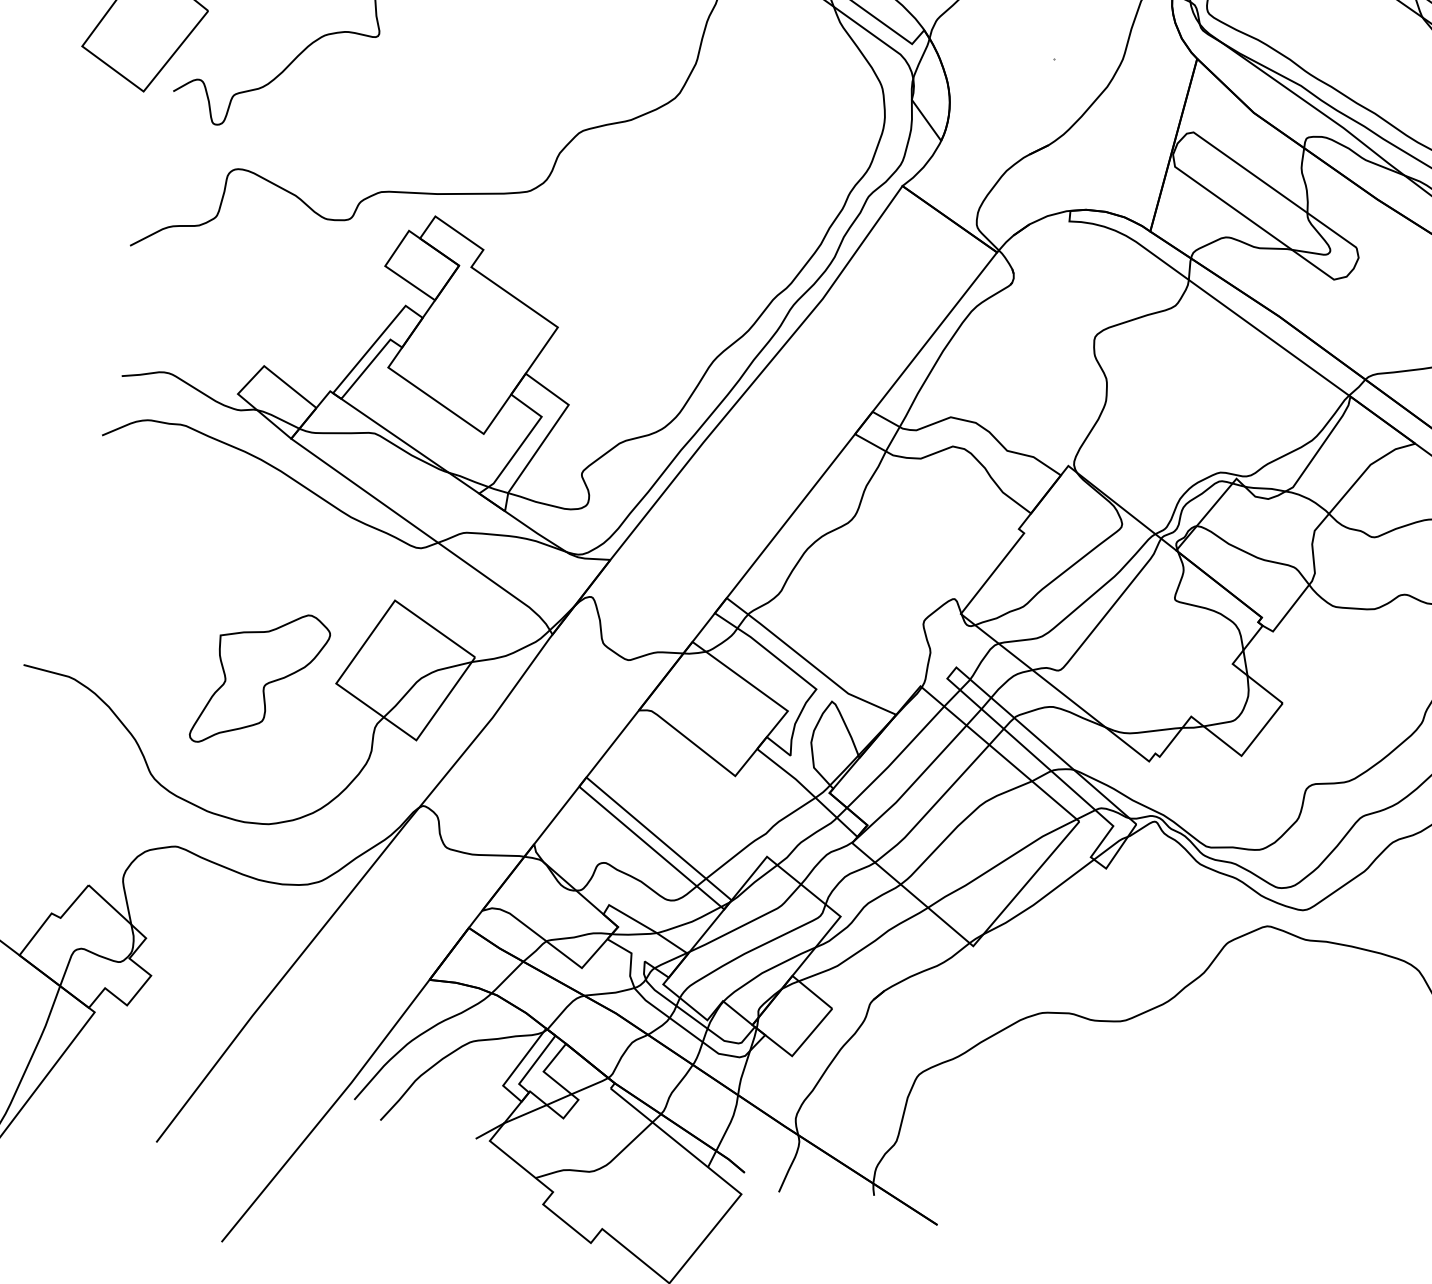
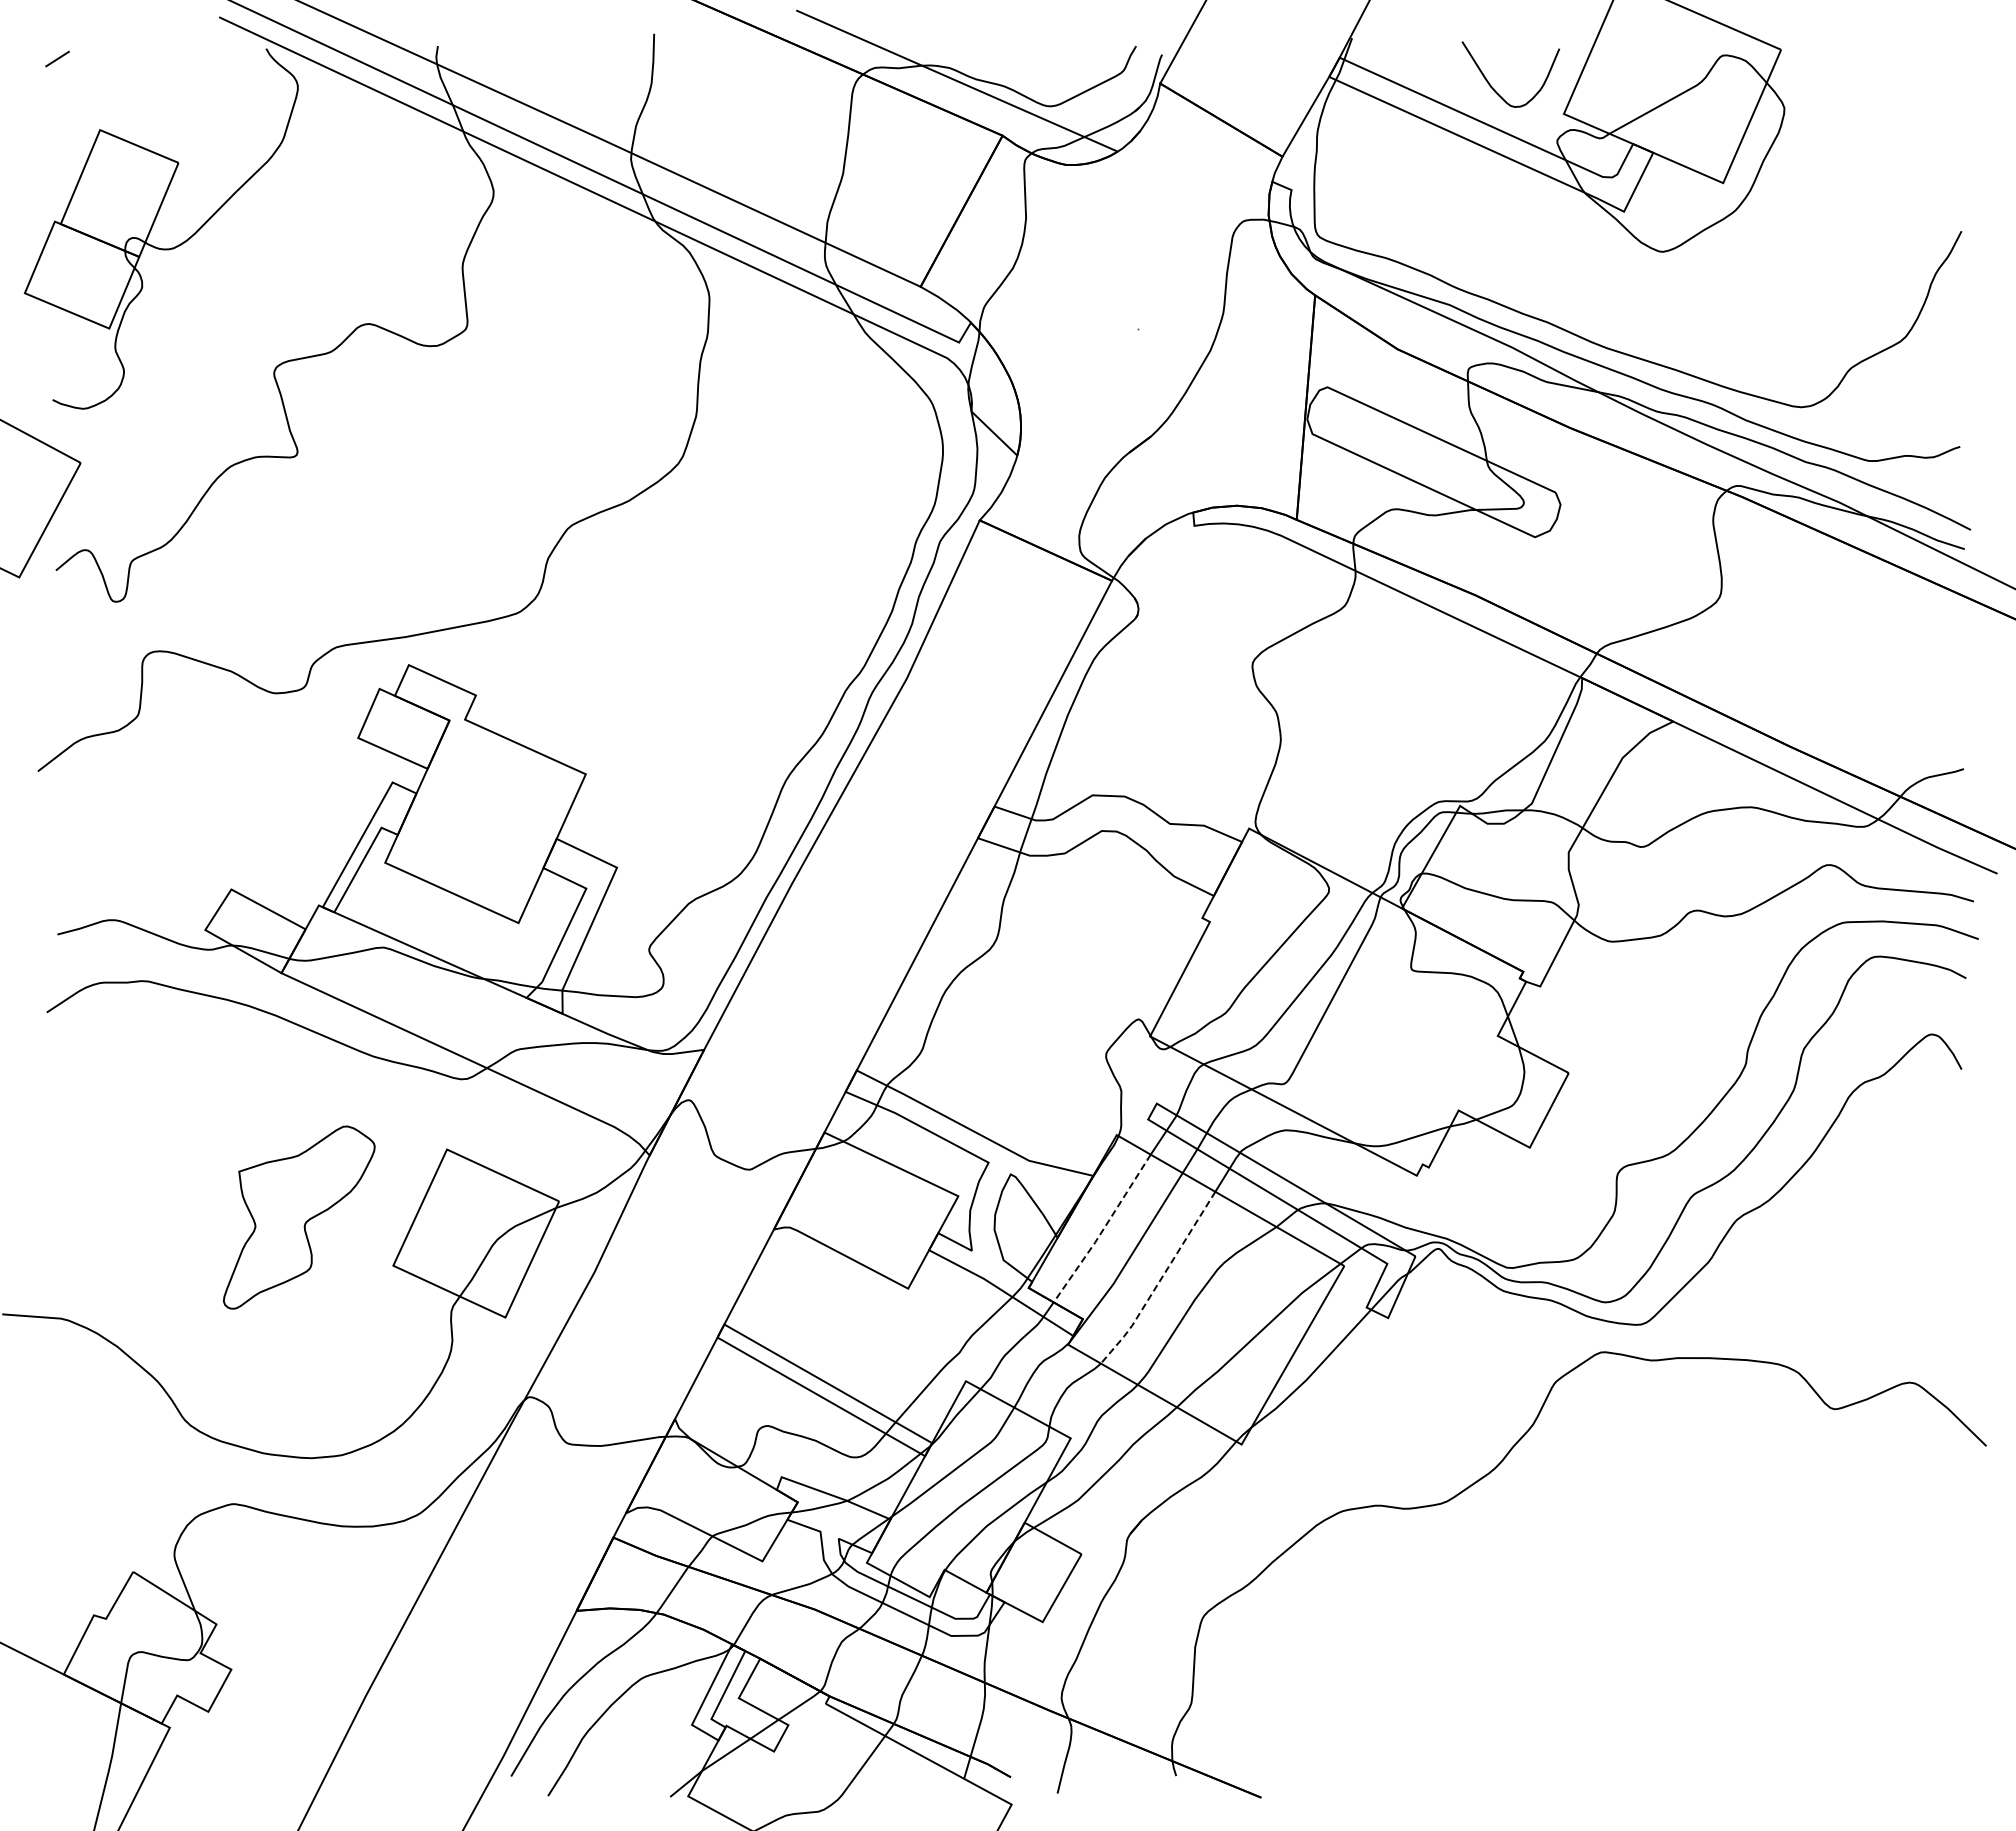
part: (261, 679) -> (299, 1217), moved
line: (896, 758) -> (1103, 1229), solid -> dashed
line: (933, 806) -> (1160, 1280), solid -> dashed

